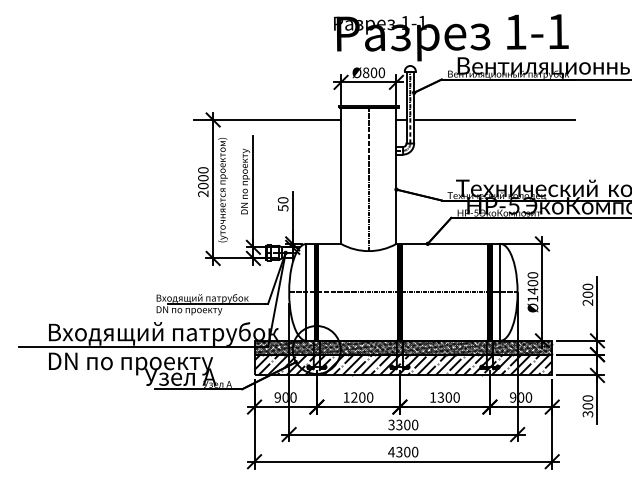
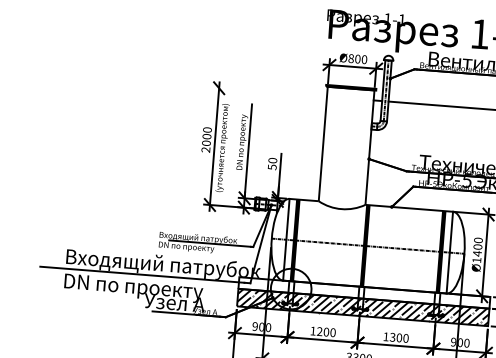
line: (267, 119) -> (264, 91), removed
line: (368, 178) -> (346, 147), removed
hatch: (402, 347) -> (363, 292), removed

